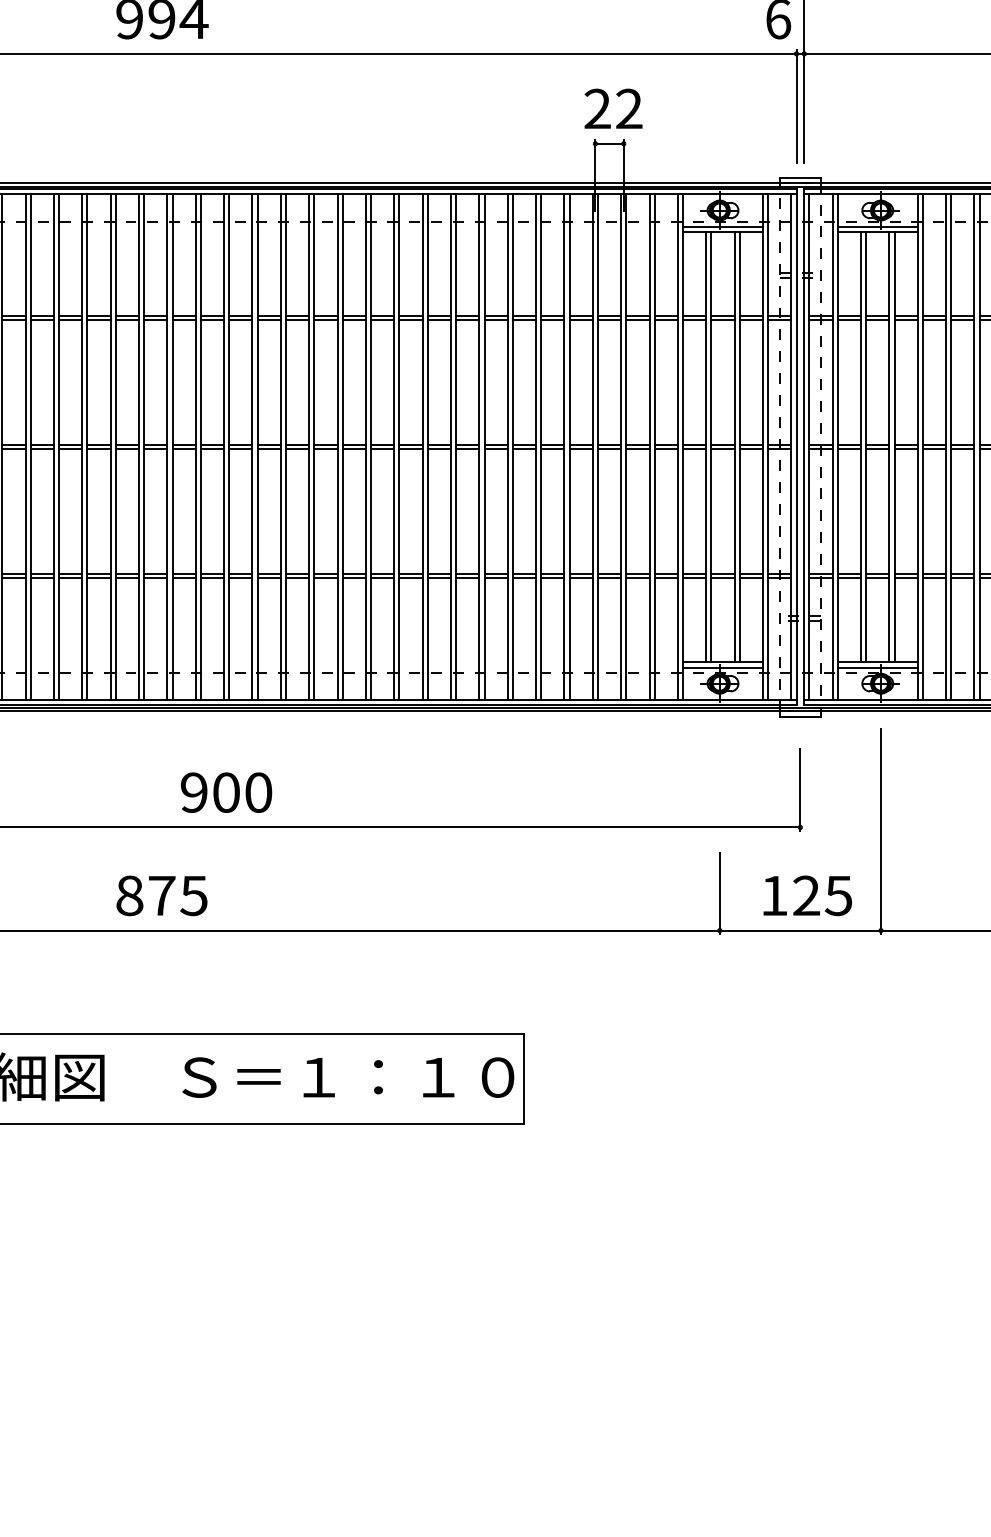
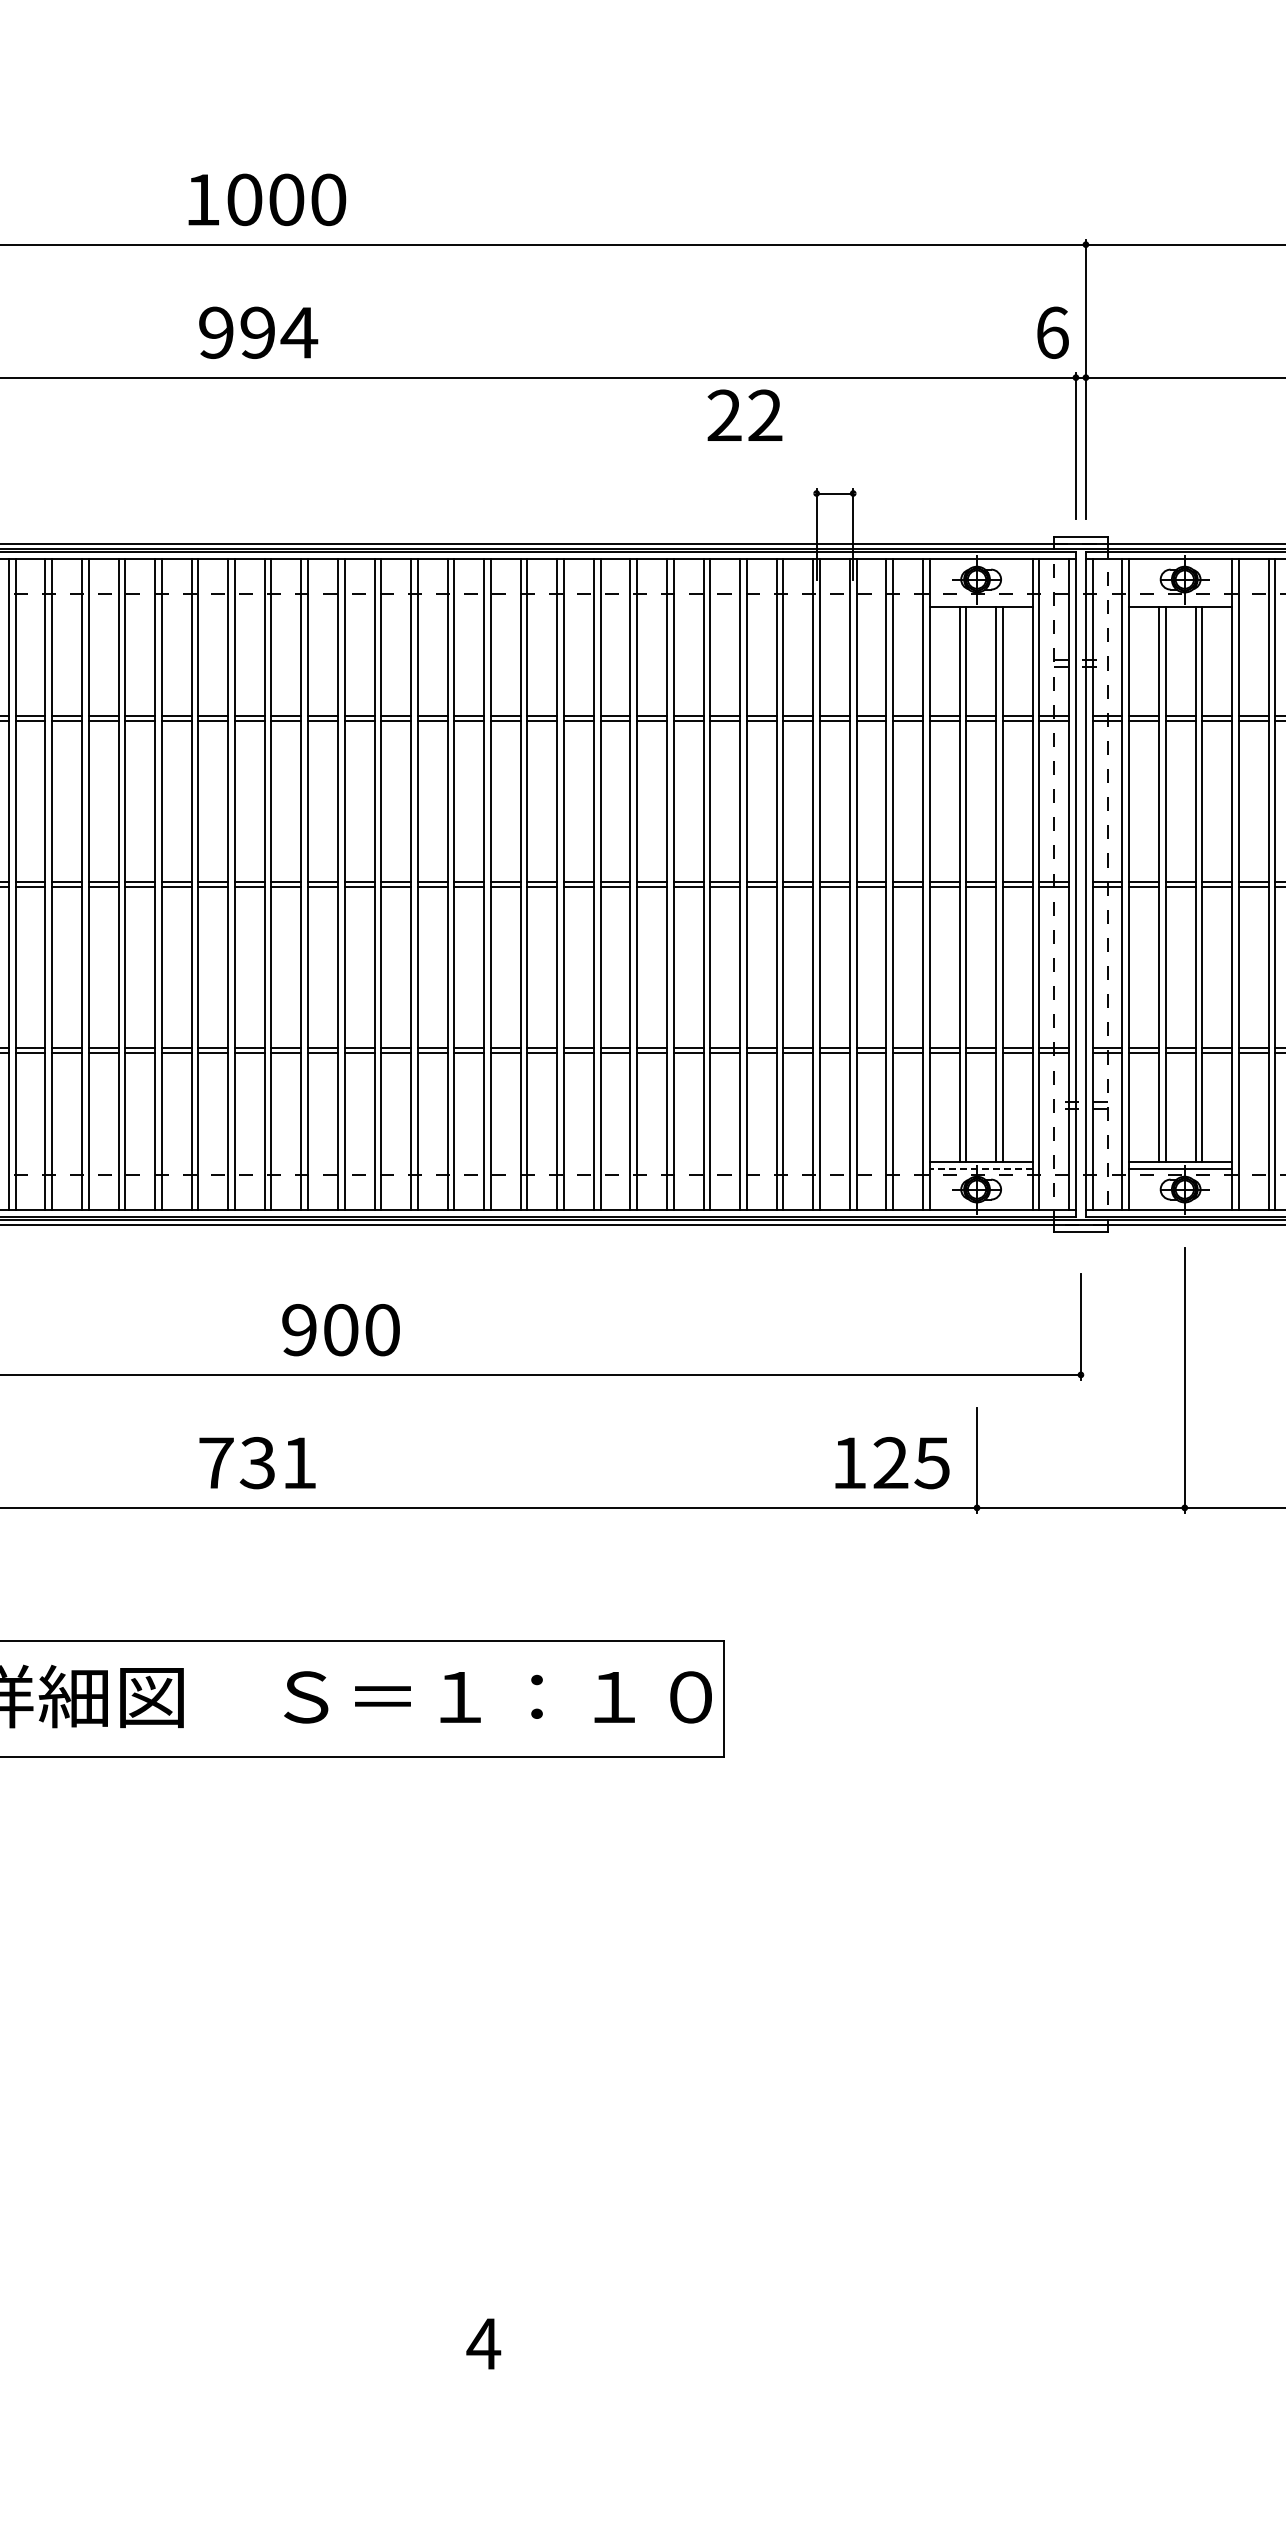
text: (613, 108) -> (744, 414), moved
line: (722, 226) -> (980, 600), removed
line: (877, 226) -> (1180, 600), removed
line: (723, 667) -> (981, 1168), solid -> dashed
text: (161, 895) -> (257, 1462), 875 -> 731
text: (807, 896) -> (892, 1463), moved

